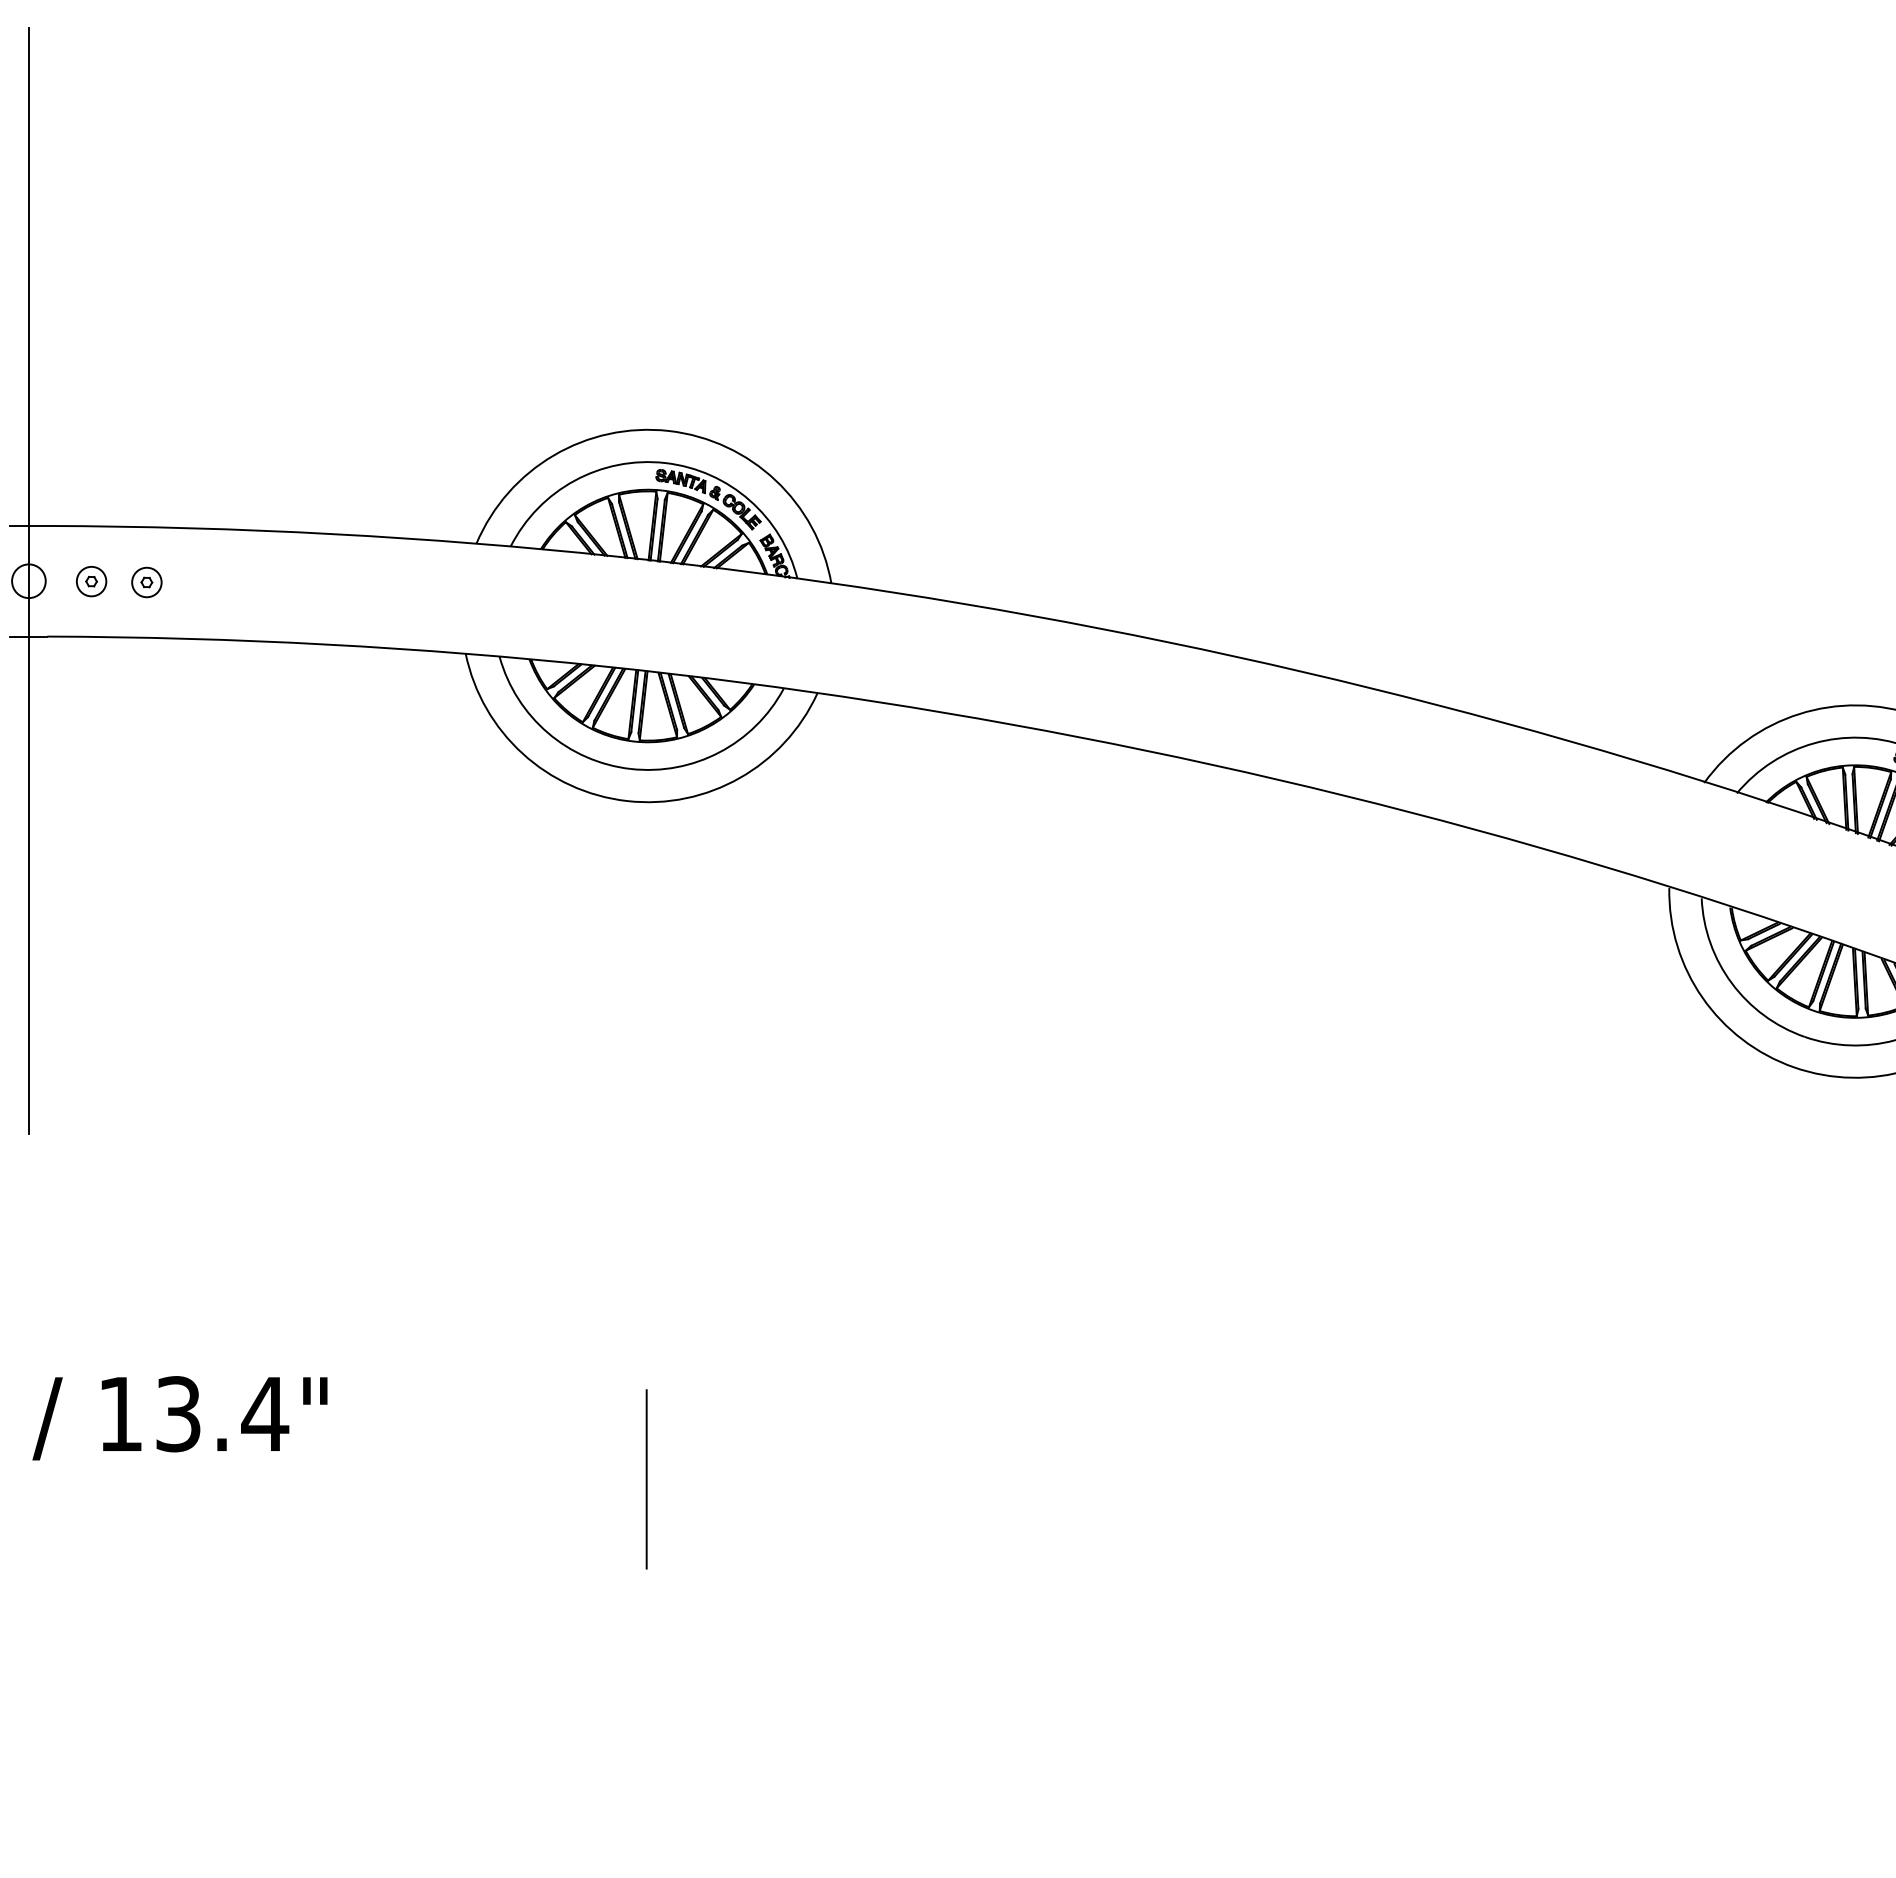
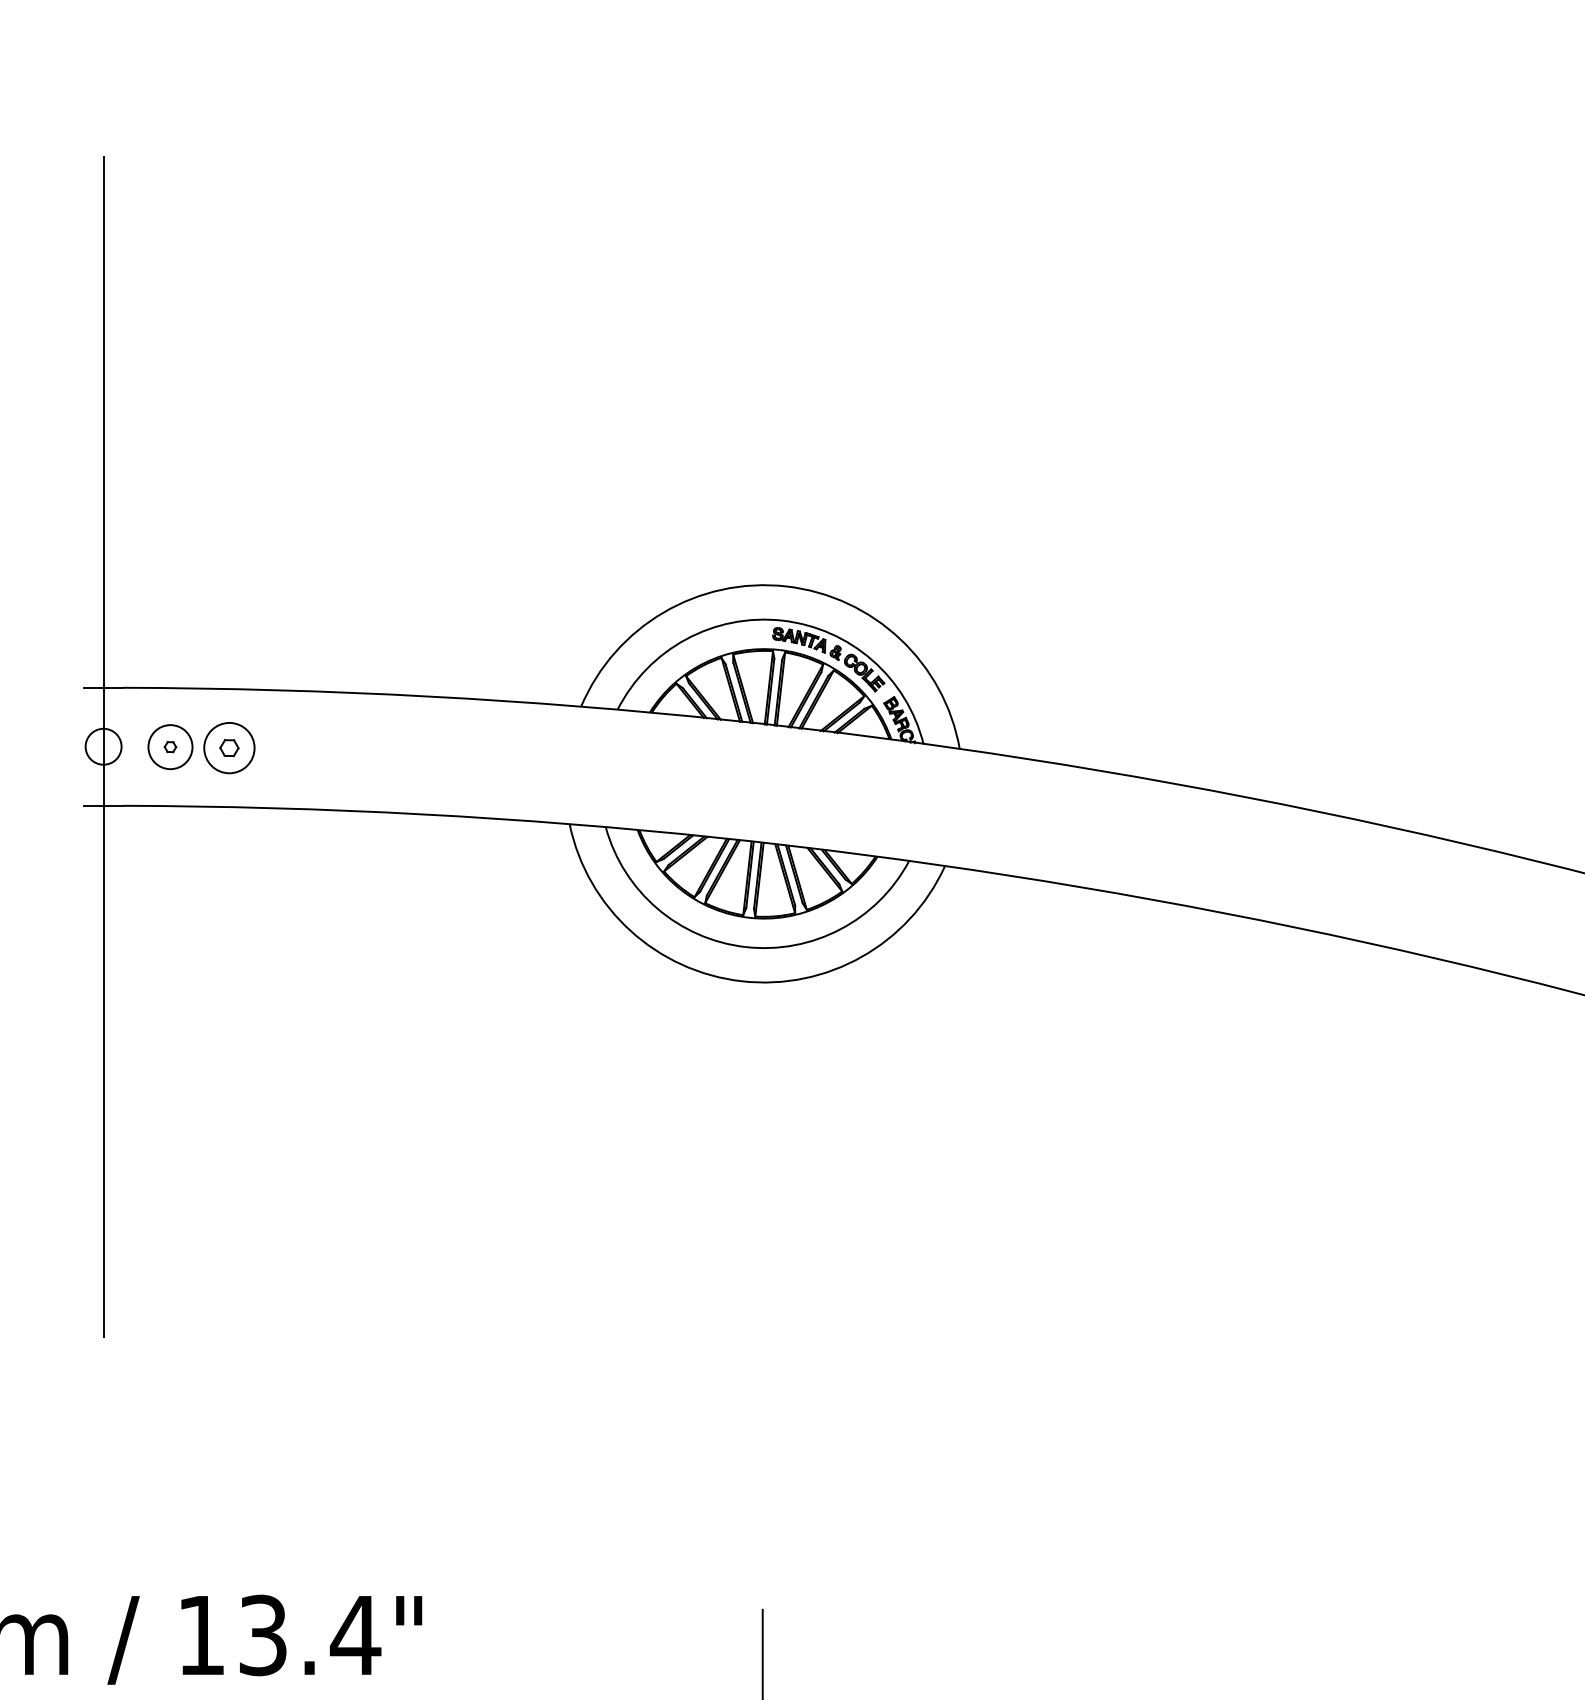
circle: (91, 581) -> (170, 747), size x1.4
part: (146, 582) -> (229, 748), size x1.6

